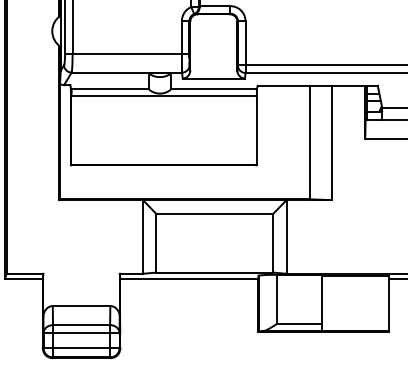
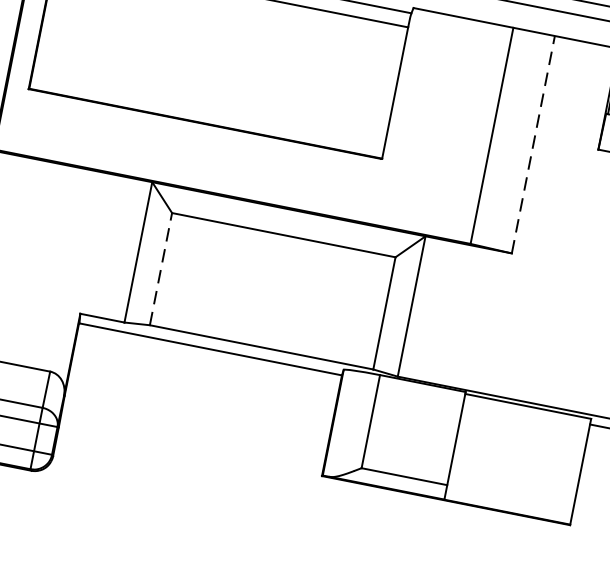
line: (331, 142) -> (532, 143), solid -> dashed
line: (156, 242) -> (162, 268), solid -> dashed

